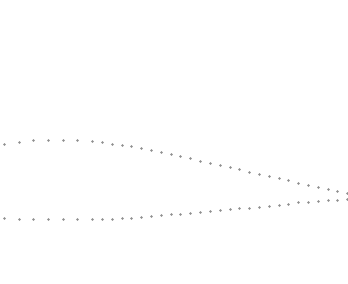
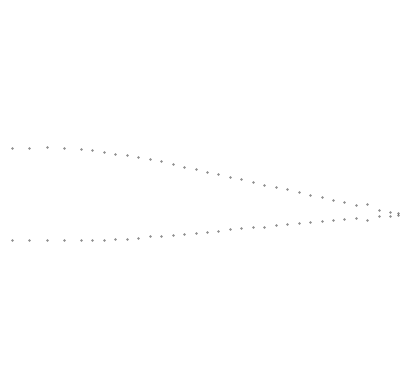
part: (337, 195) -> (367, 212), size x1.6

